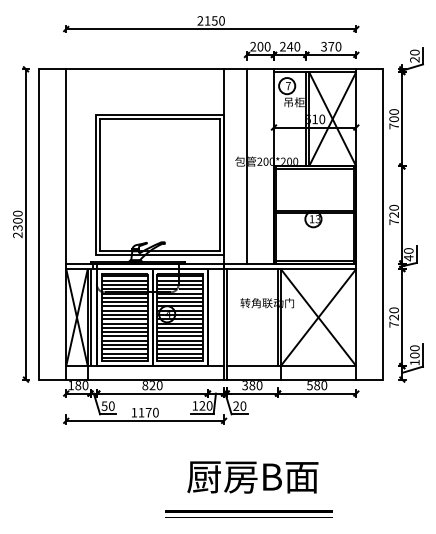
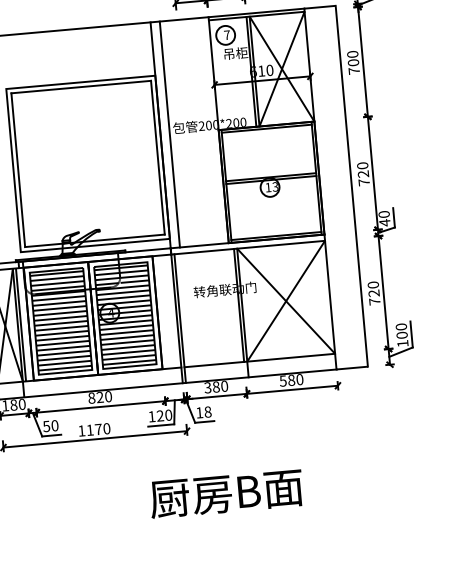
line: (247, 166) -> (170, 134), moved
text: (239, 405) -> (203, 411), 20 -> 18
part: (248, 513) -> (225, 536), removed

